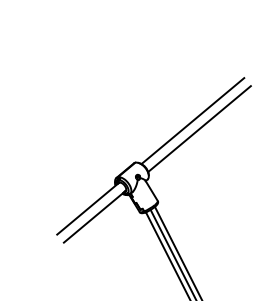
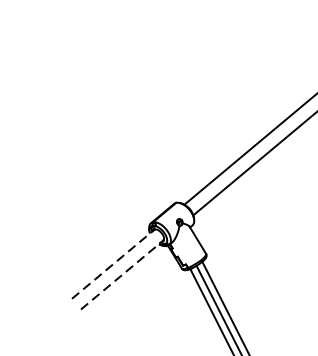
line: (88, 208) -> (113, 263), solid -> dashed
line: (95, 216) -> (123, 274), solid -> dashed

